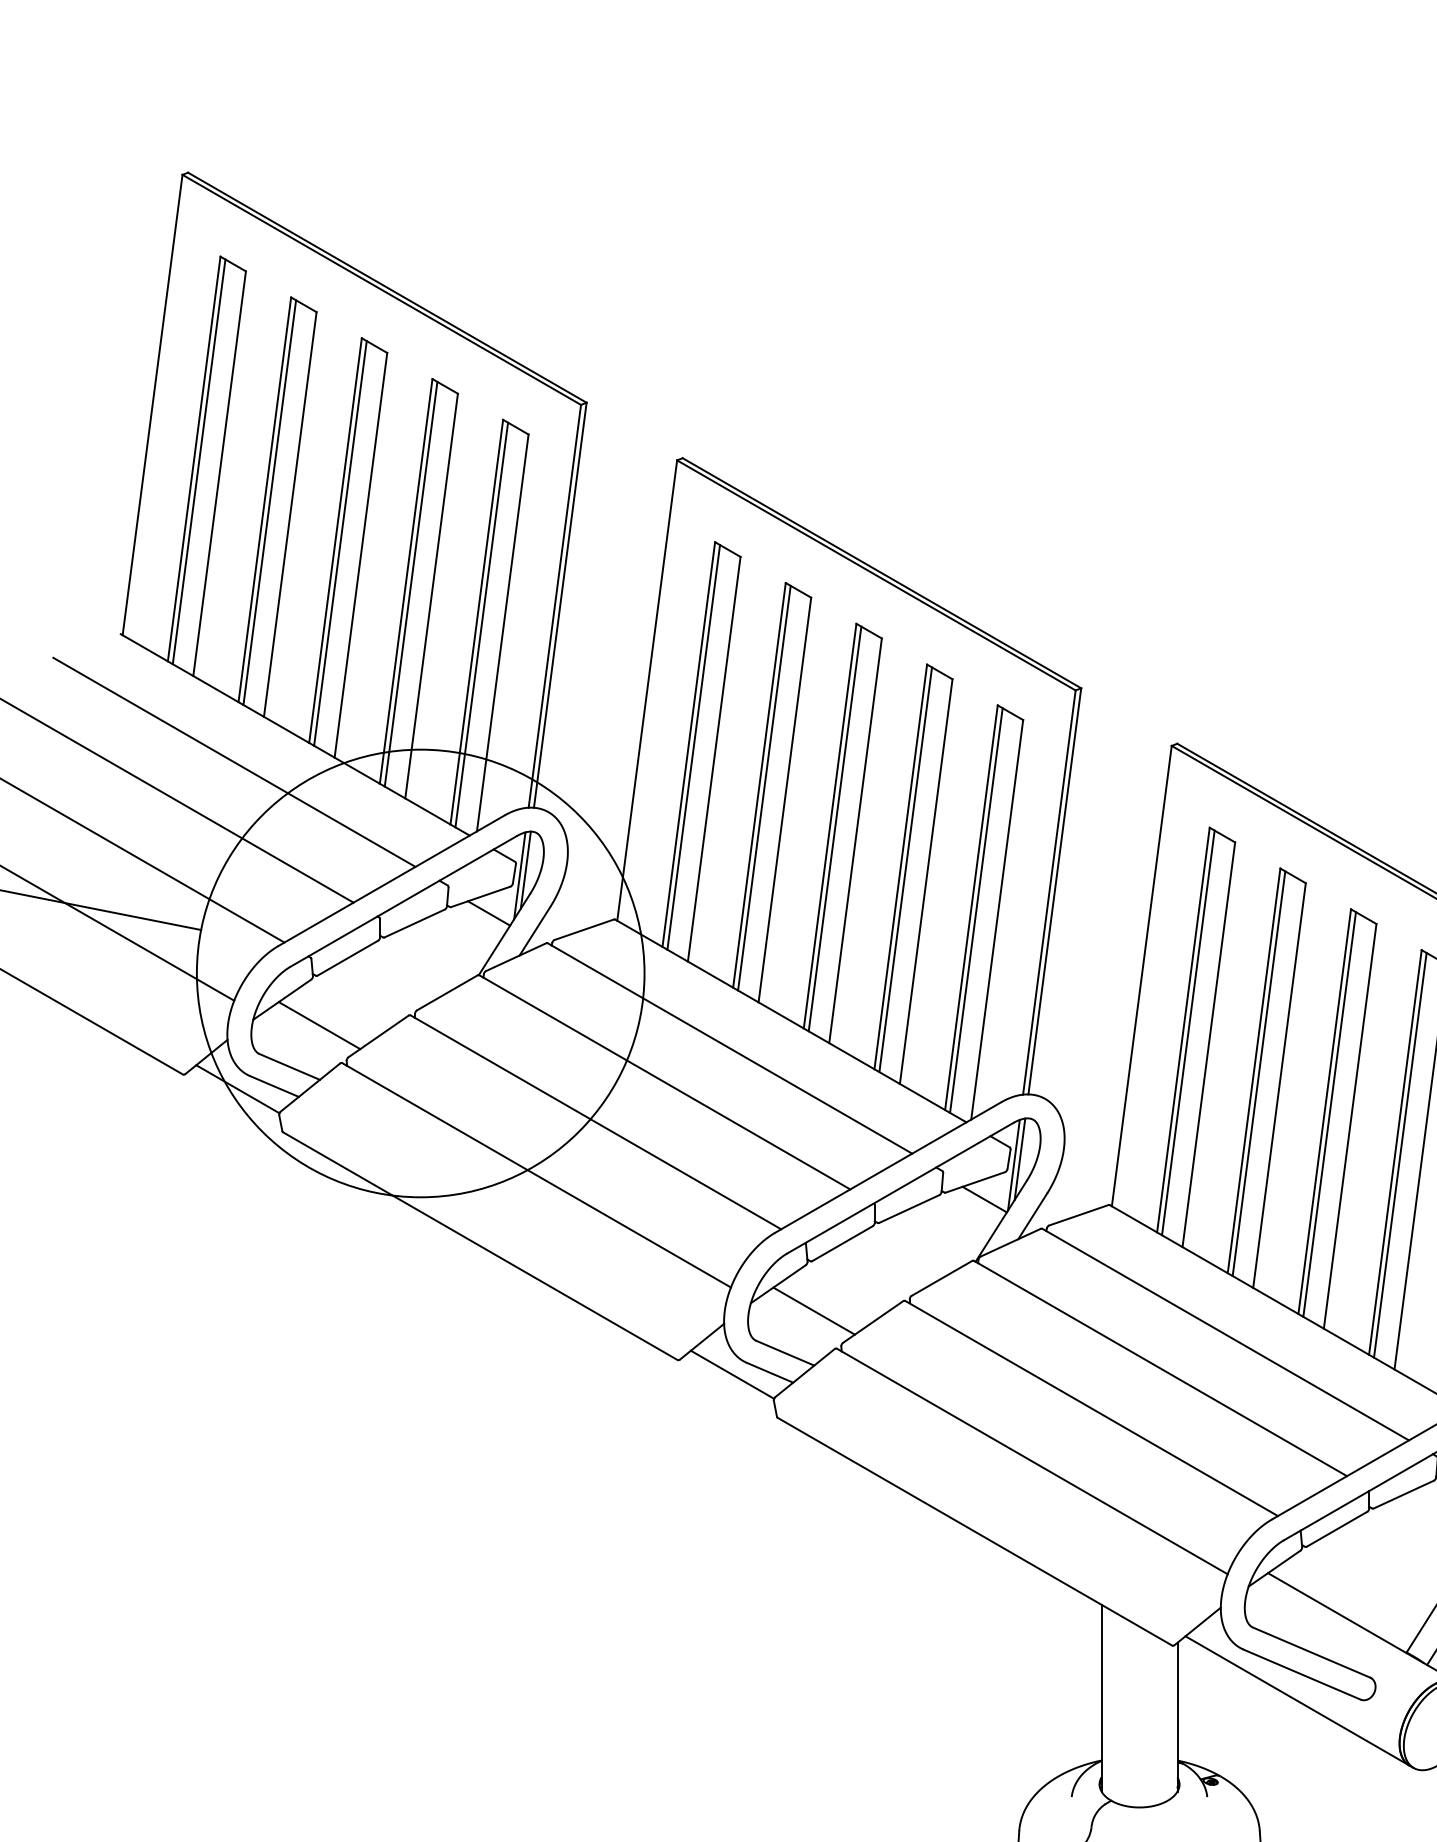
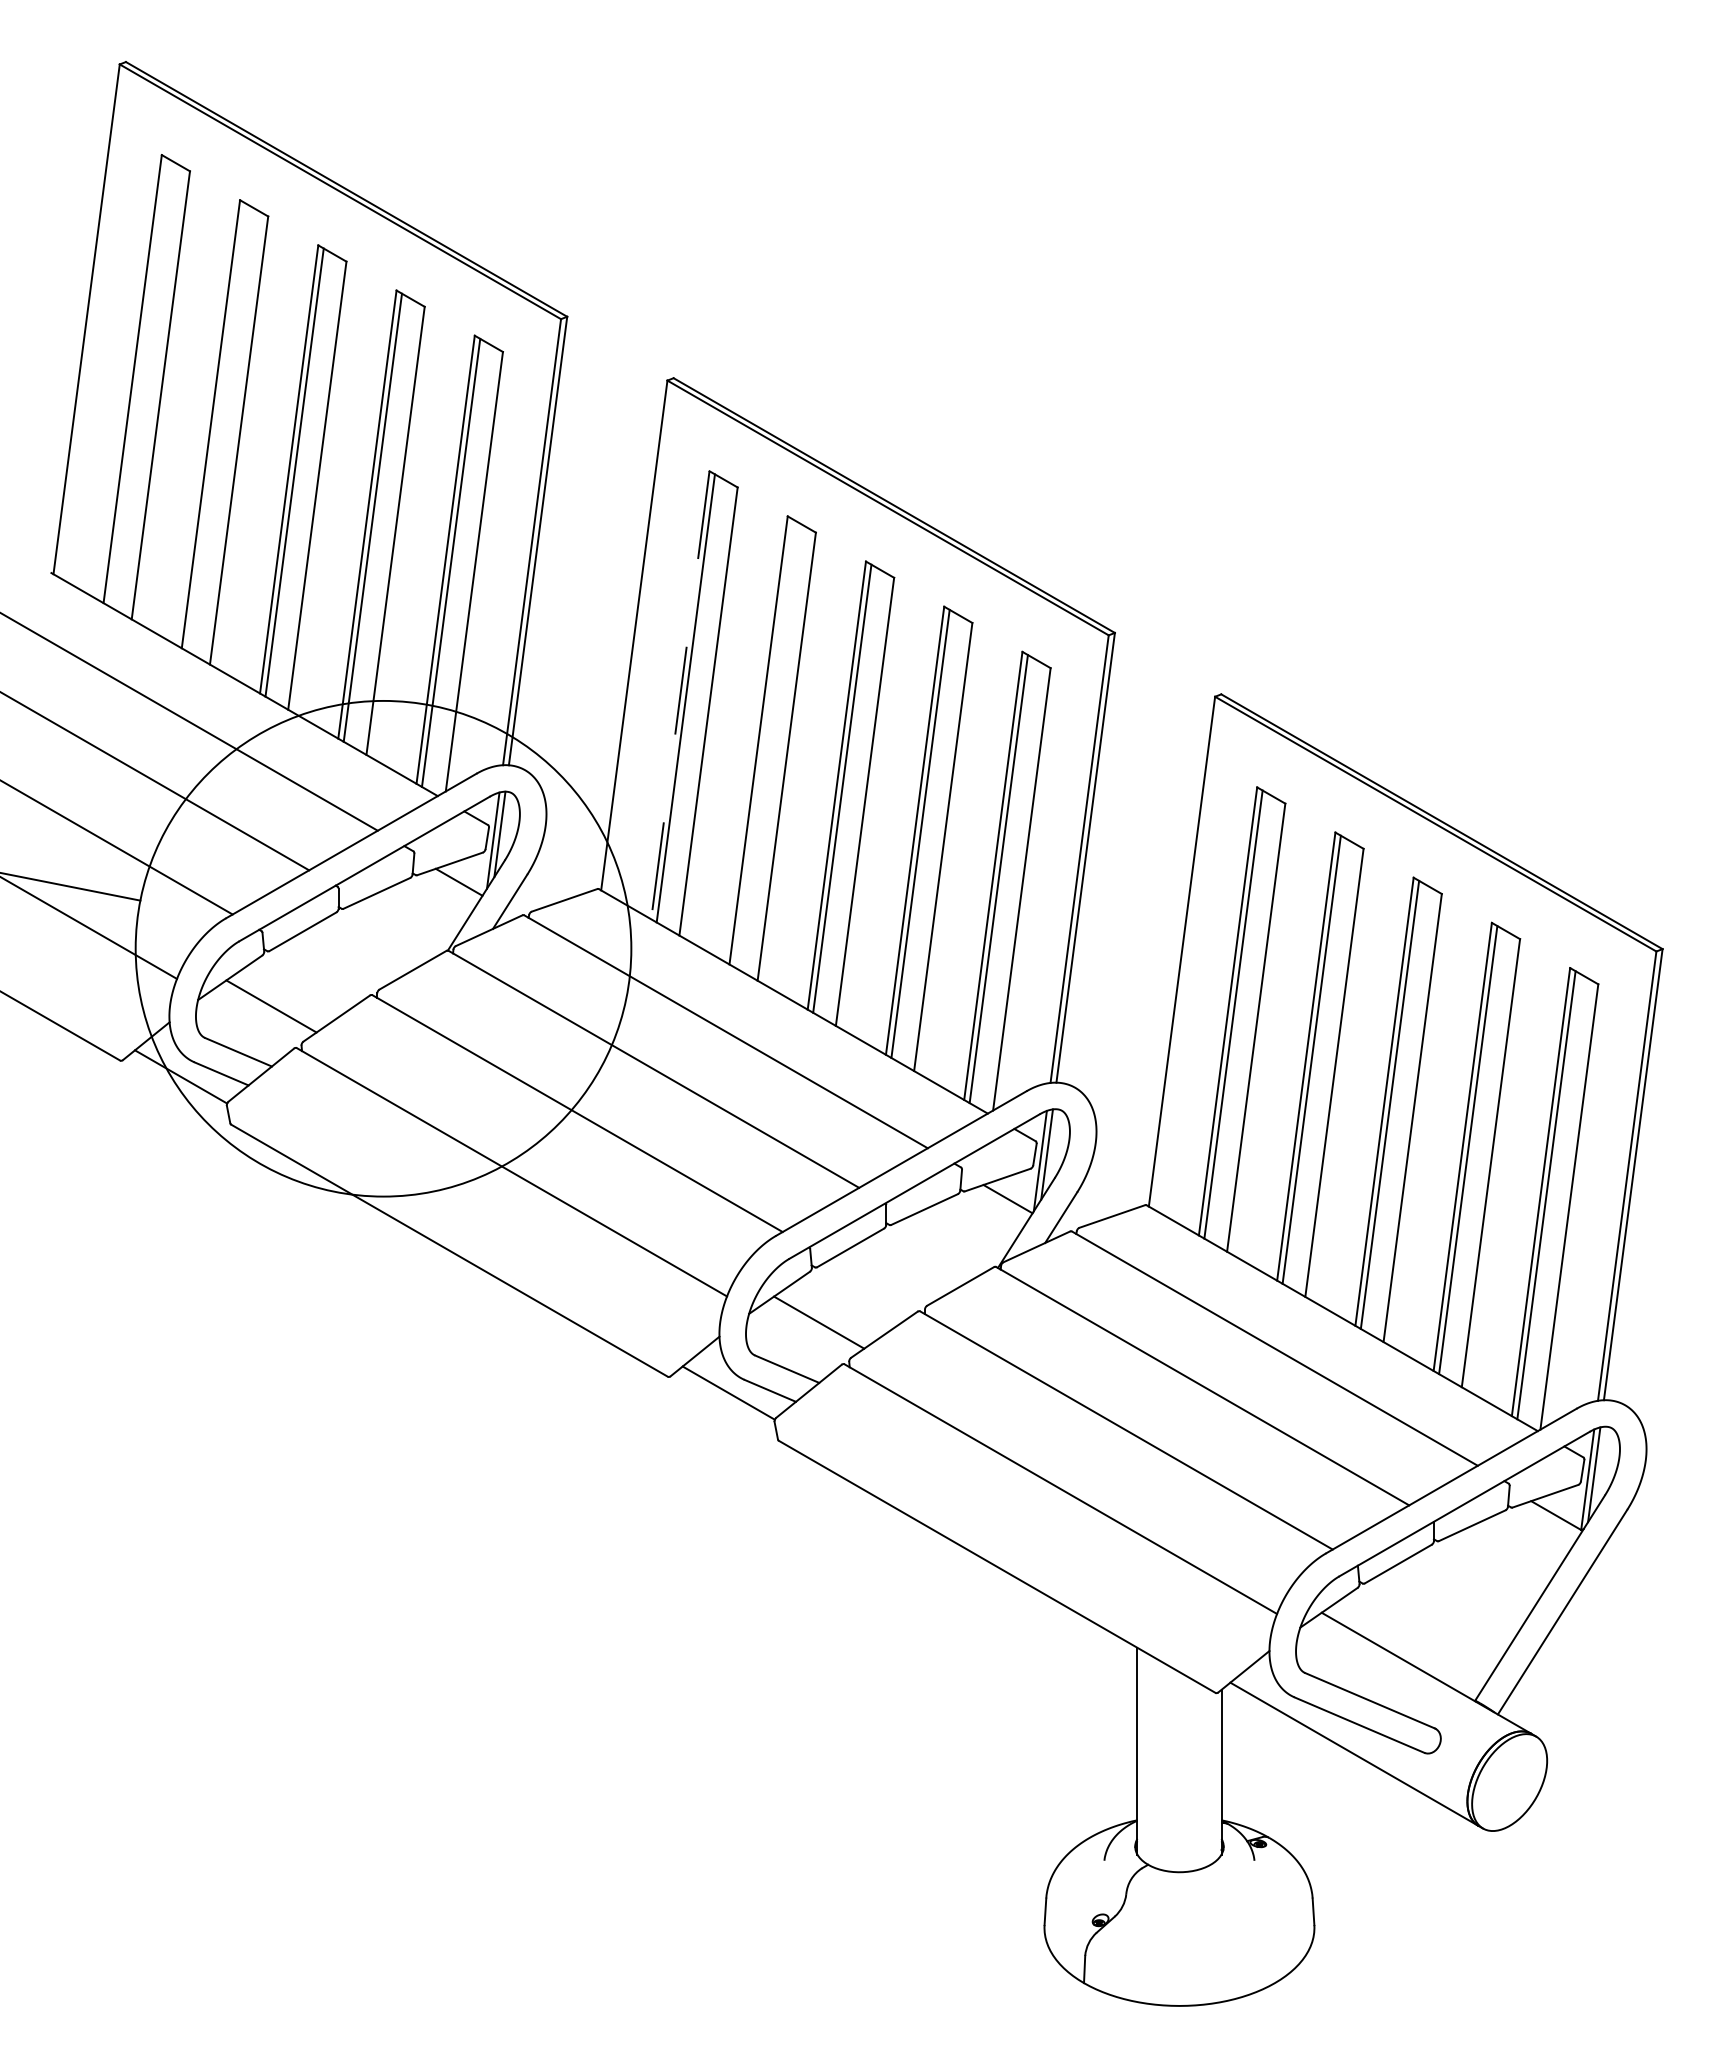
line: (199, 462) -> (138, 382), removed
line: (269, 502) -> (216, 427), removed
line: (688, 744) -> (680, 695), solid -> dashed
line: (763, 788) -> (763, 743), removed

